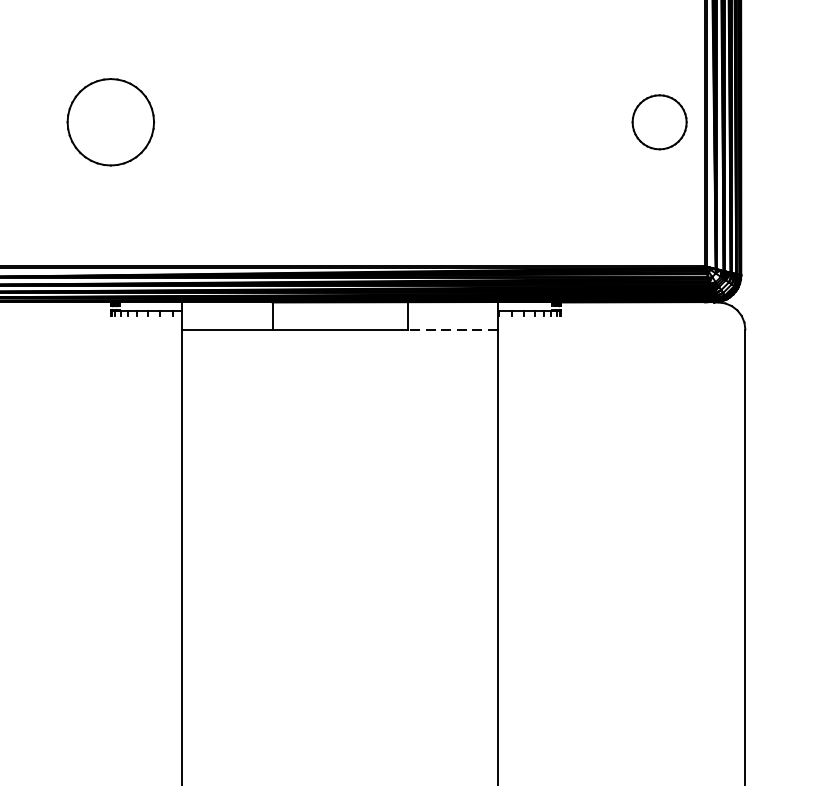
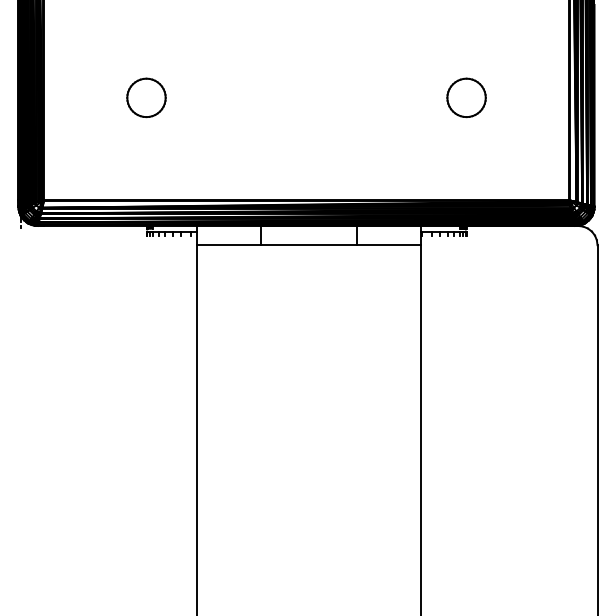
part: (110, 121) -> (146, 97), size x0.62
part: (659, 121) -> (466, 97), moved
line: (451, 329) -> (388, 245), dashed -> solid

